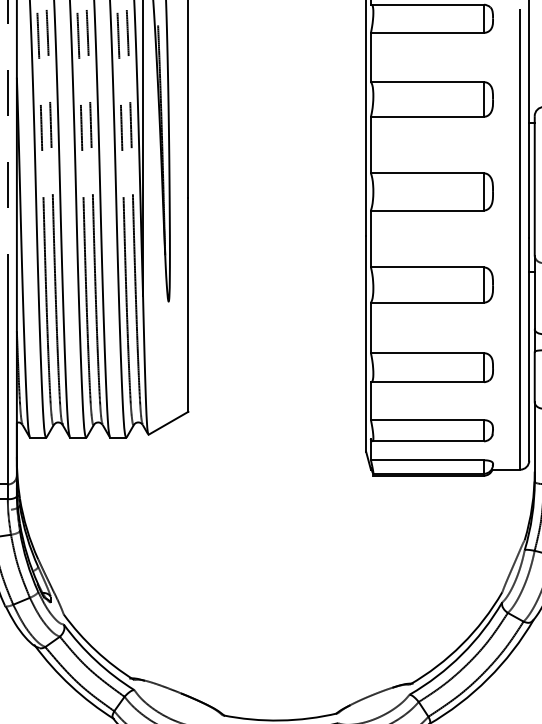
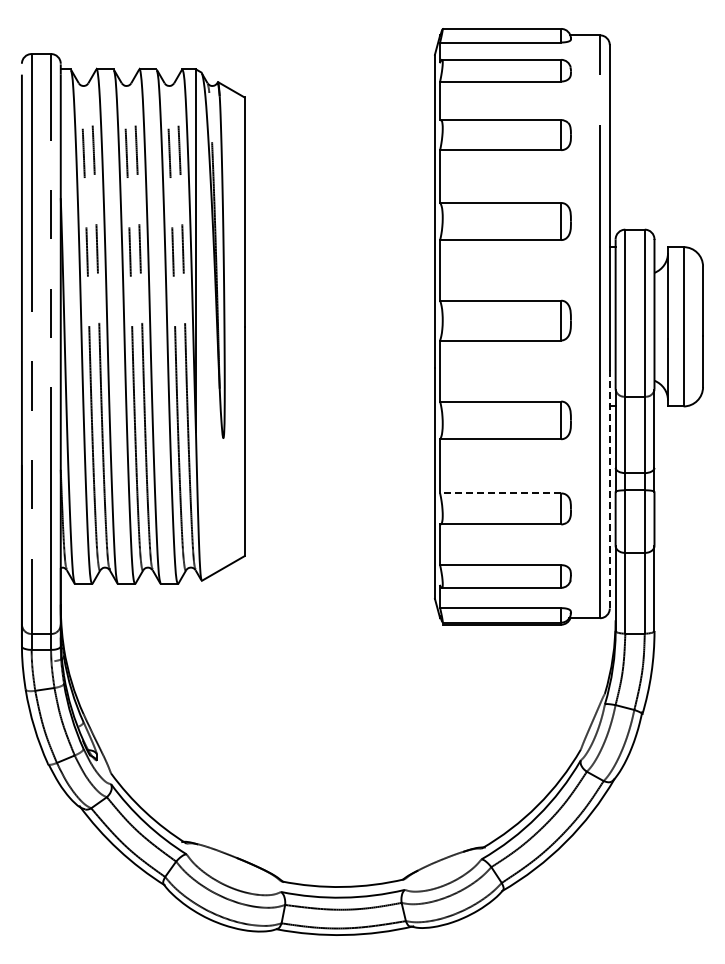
line: (529, 349) -> (609, 489), solid -> dashed
line: (427, 353) -> (500, 493), solid -> dashed

